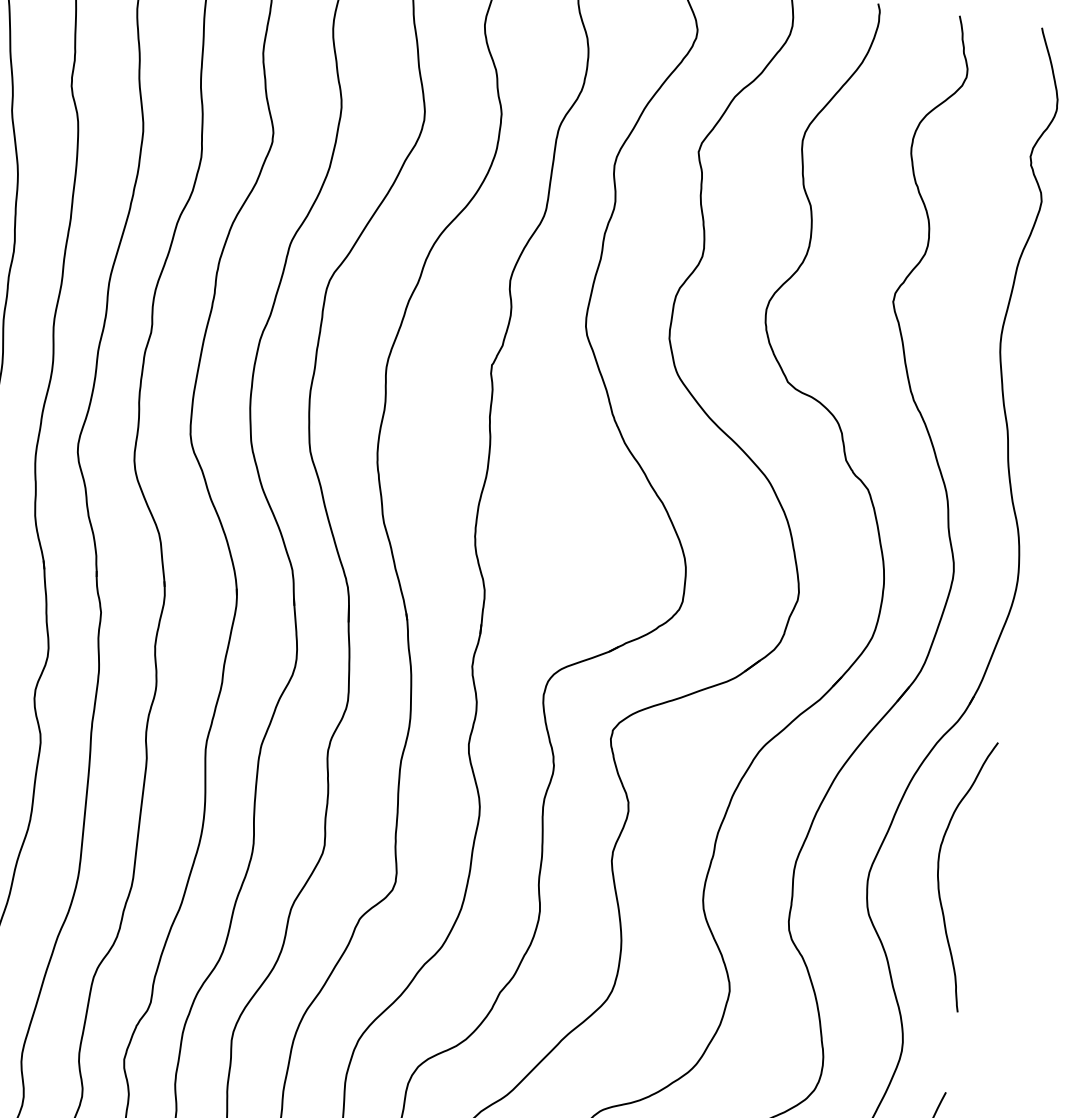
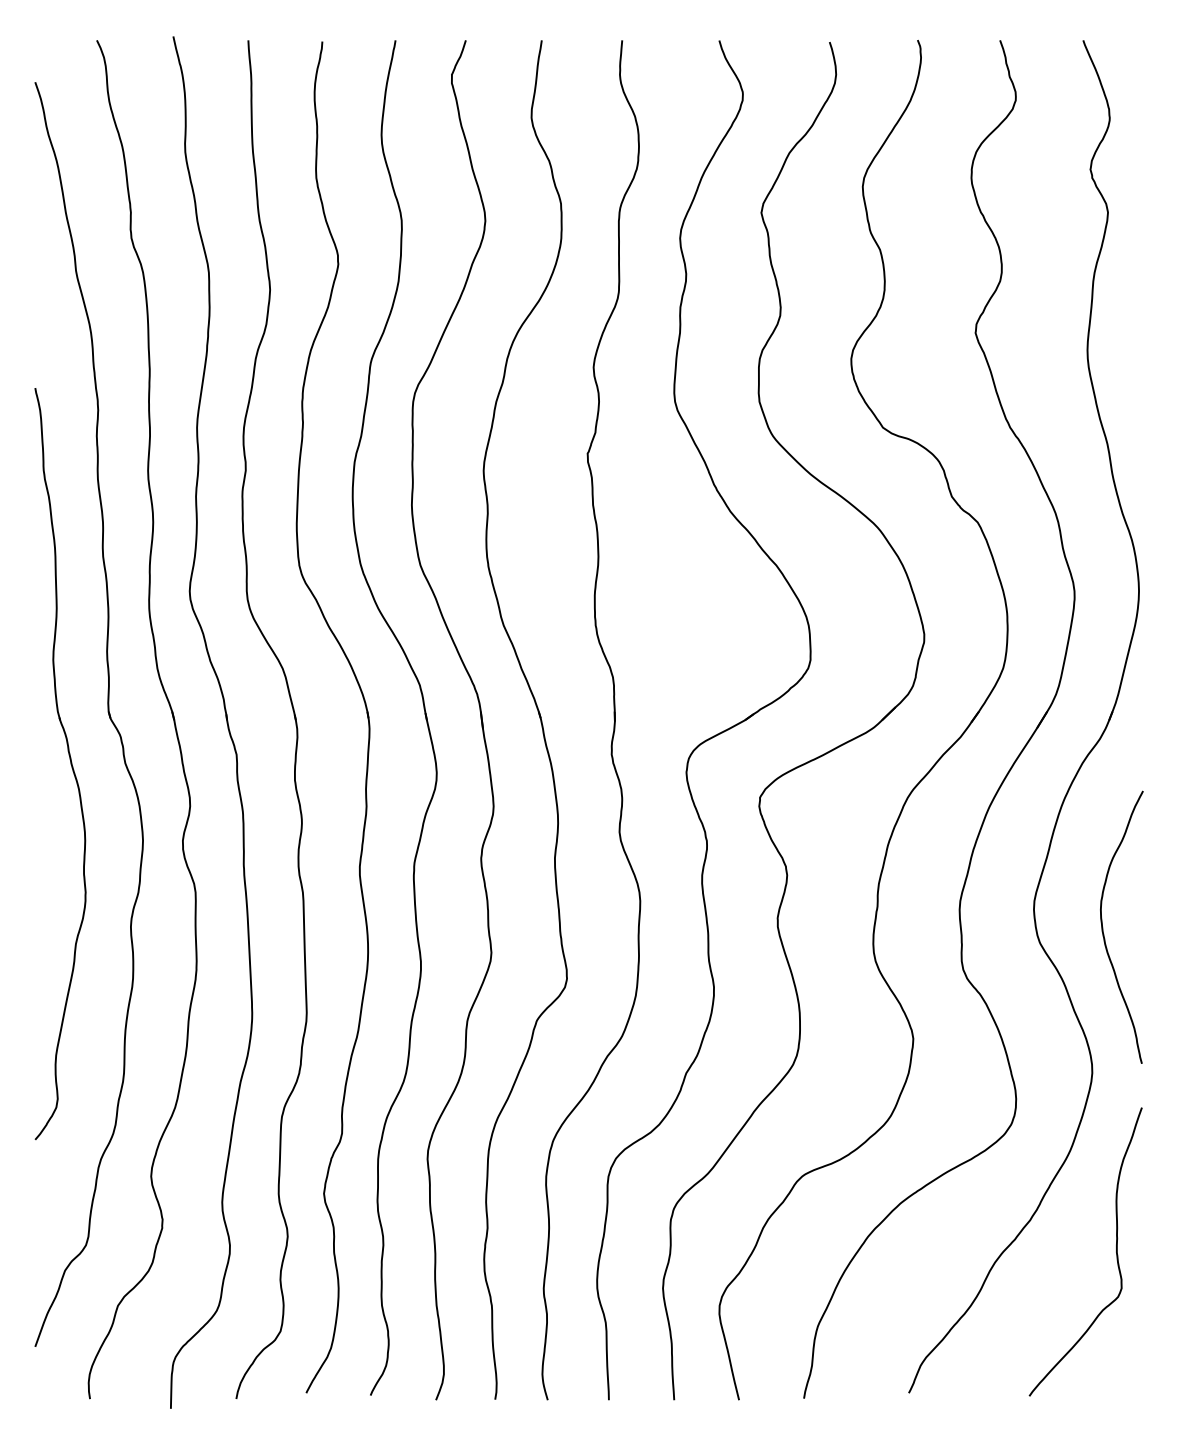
curve: (939, 871) -> (1103, 927), moved

